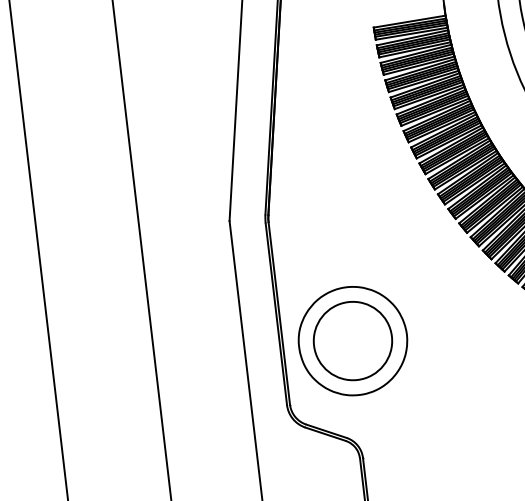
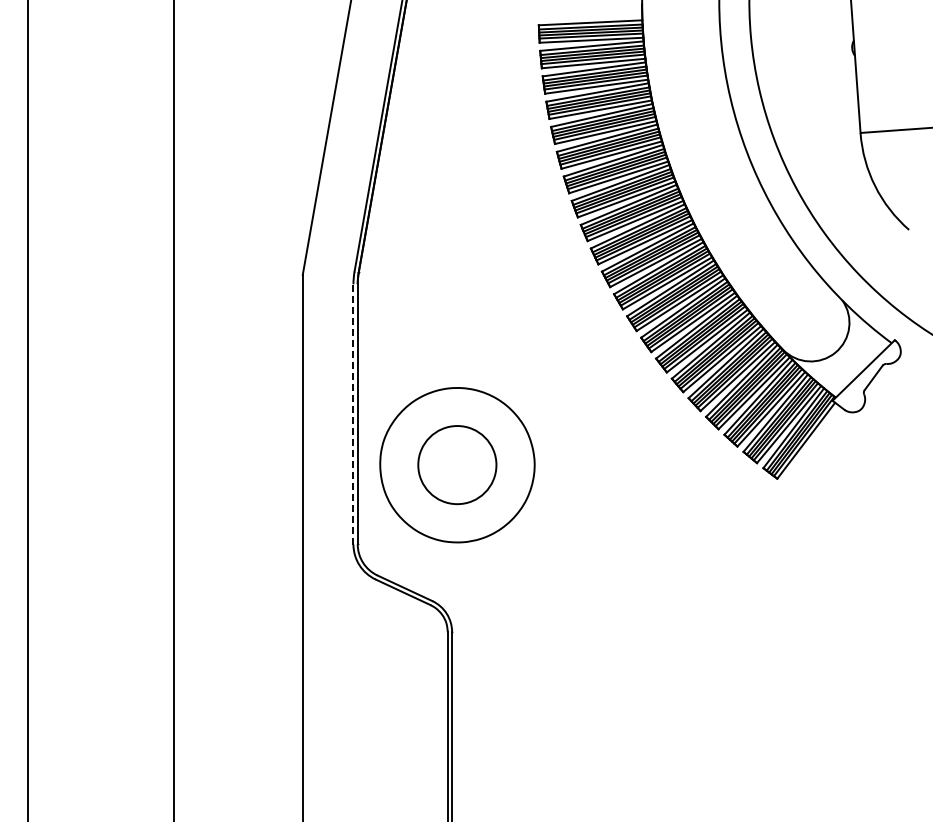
line: (276, 313) -> (353, 413), solid -> dashed
circle: (353, 340) -> (457, 464), size x0.7

